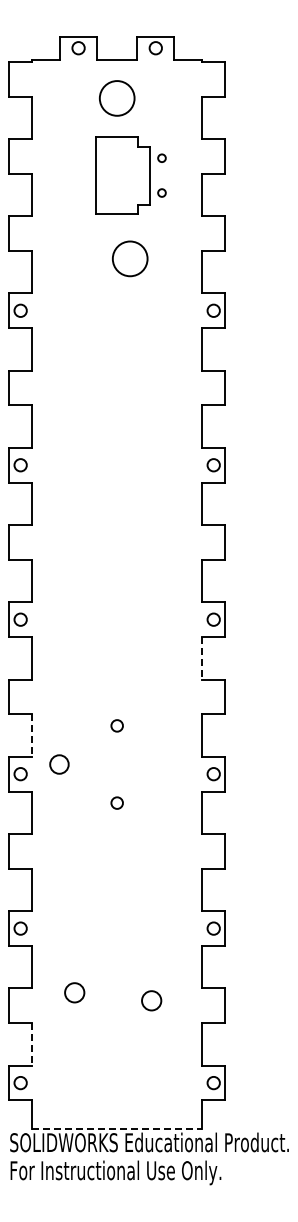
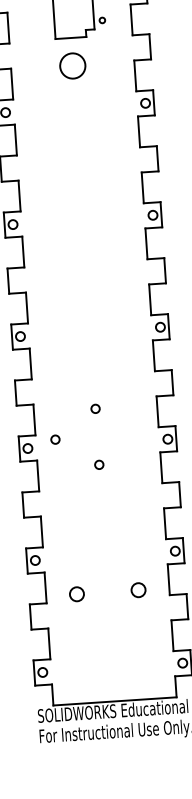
circle: (130, 258) -> (73, 65), moved
line: (202, 658) -> (154, 355), dashed -> solid
line: (32, 736) -> (34, 420), dashed -> solid
circle: (58, 764) -> (54, 439), size x0.62
circle: (74, 992) -> (76, 594), moved
circle: (151, 1000) -> (138, 589), moved
line: (32, 1044) -> (49, 643), dashed -> solid
line: (117, 1129) -> (115, 701), dashed -> solid

